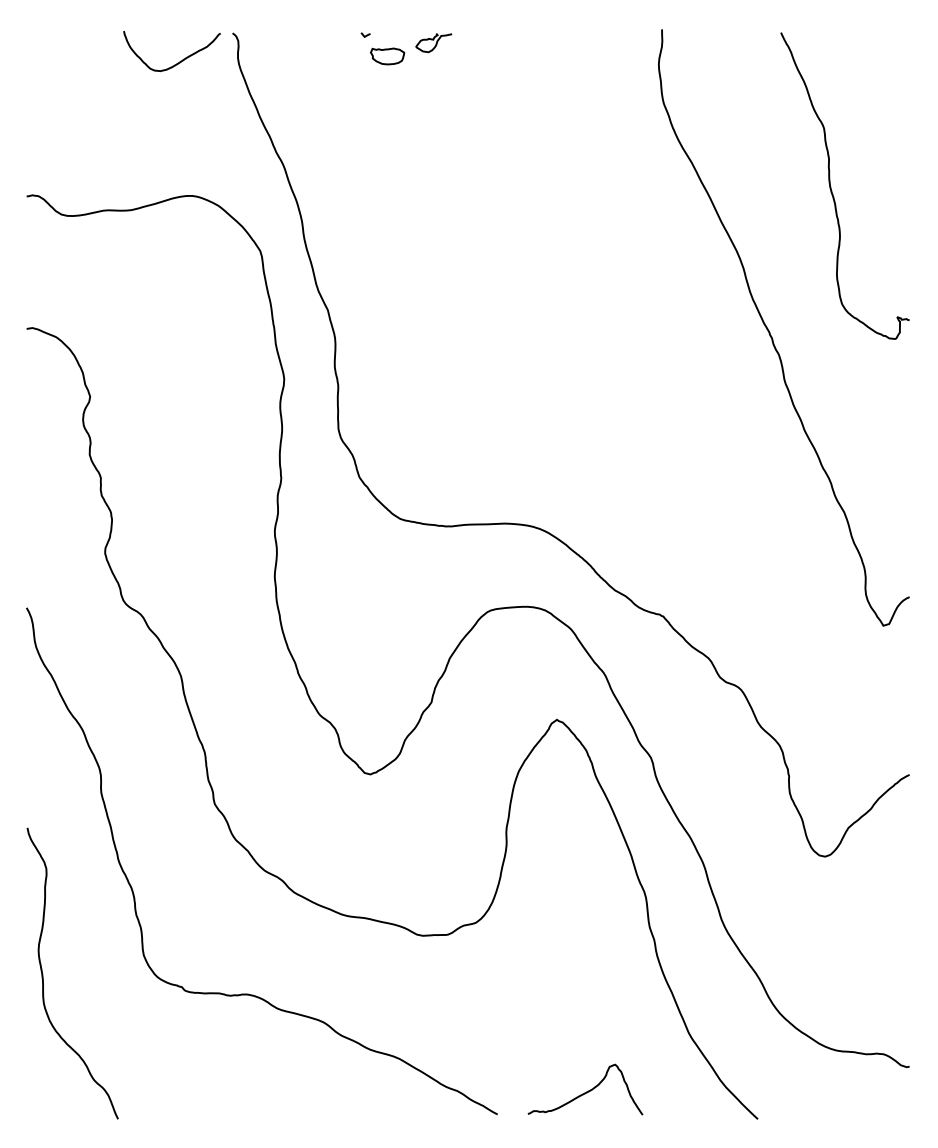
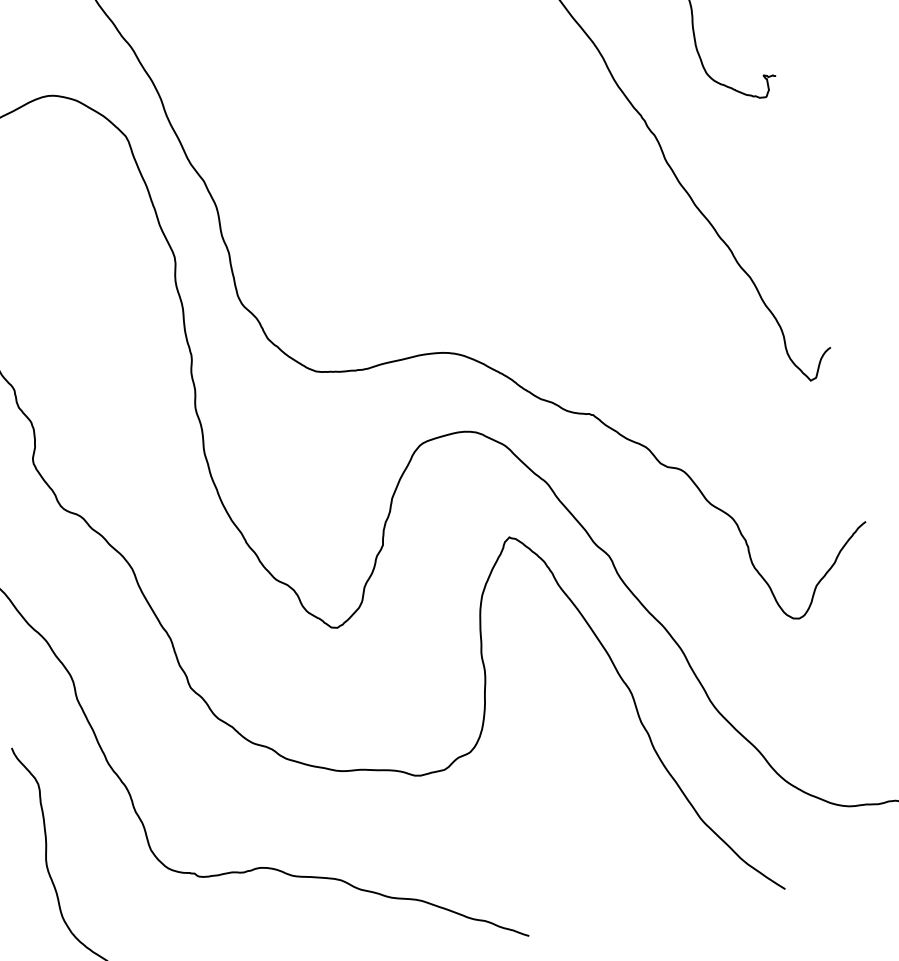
curve: (586, 1091) -> (611, 895), removed

